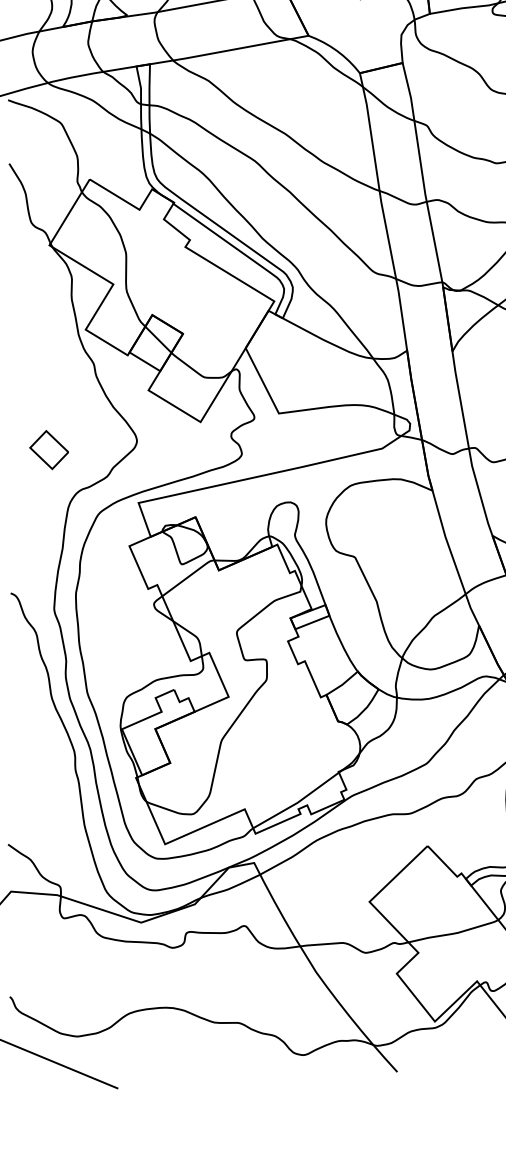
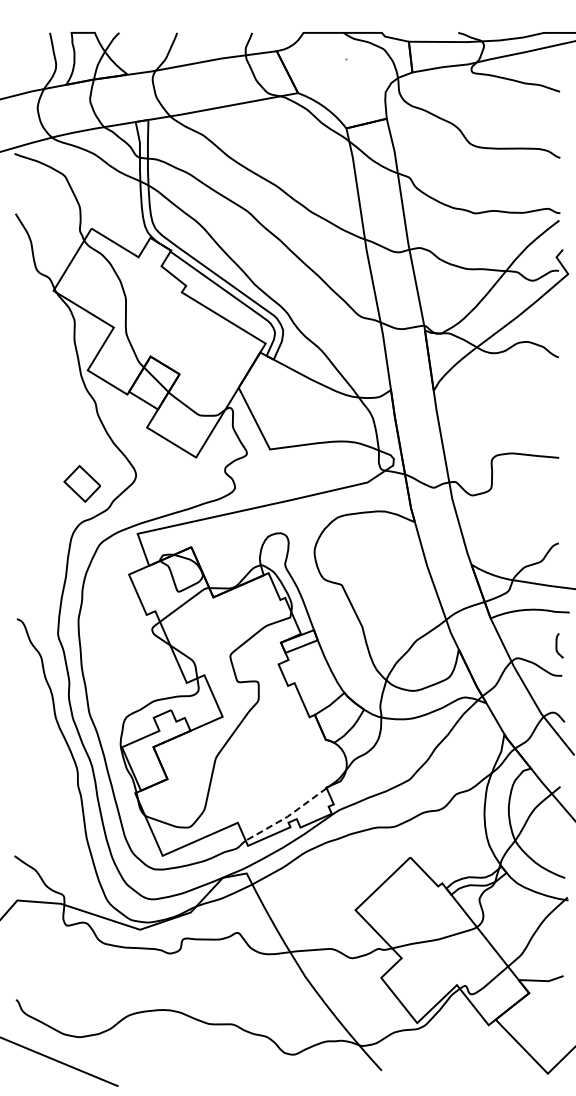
part: (48, 449) -> (81, 483), moved
line: (297, 802) -> (287, 816), solid -> dashed

